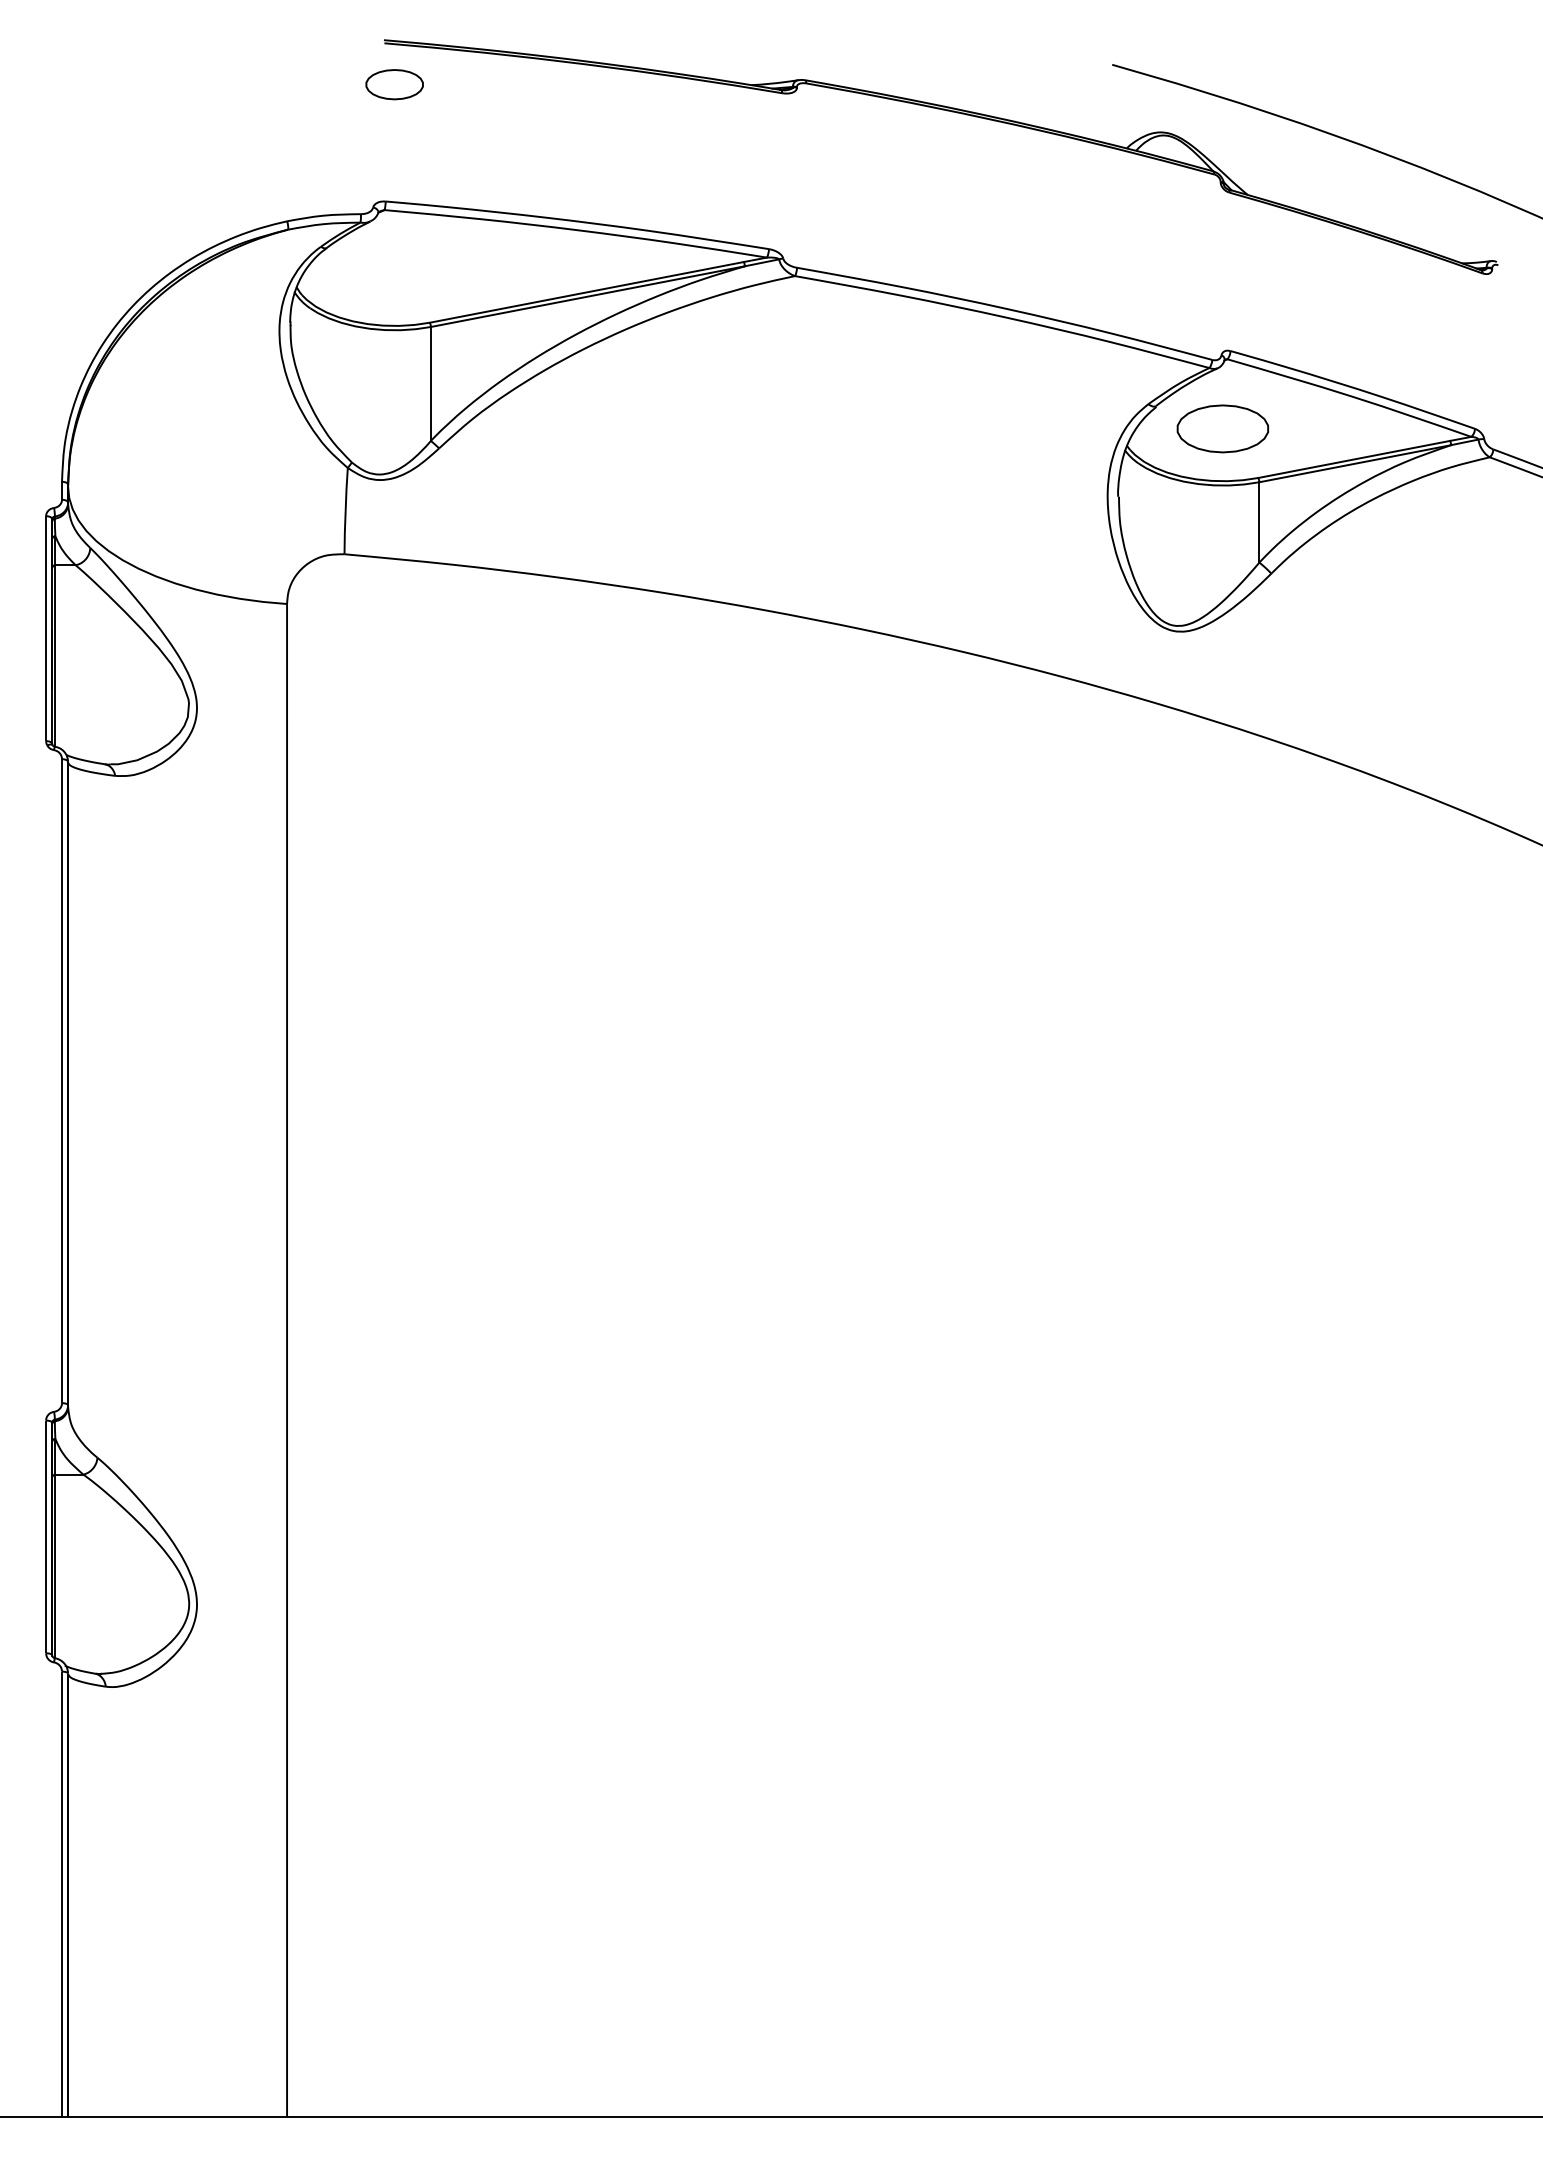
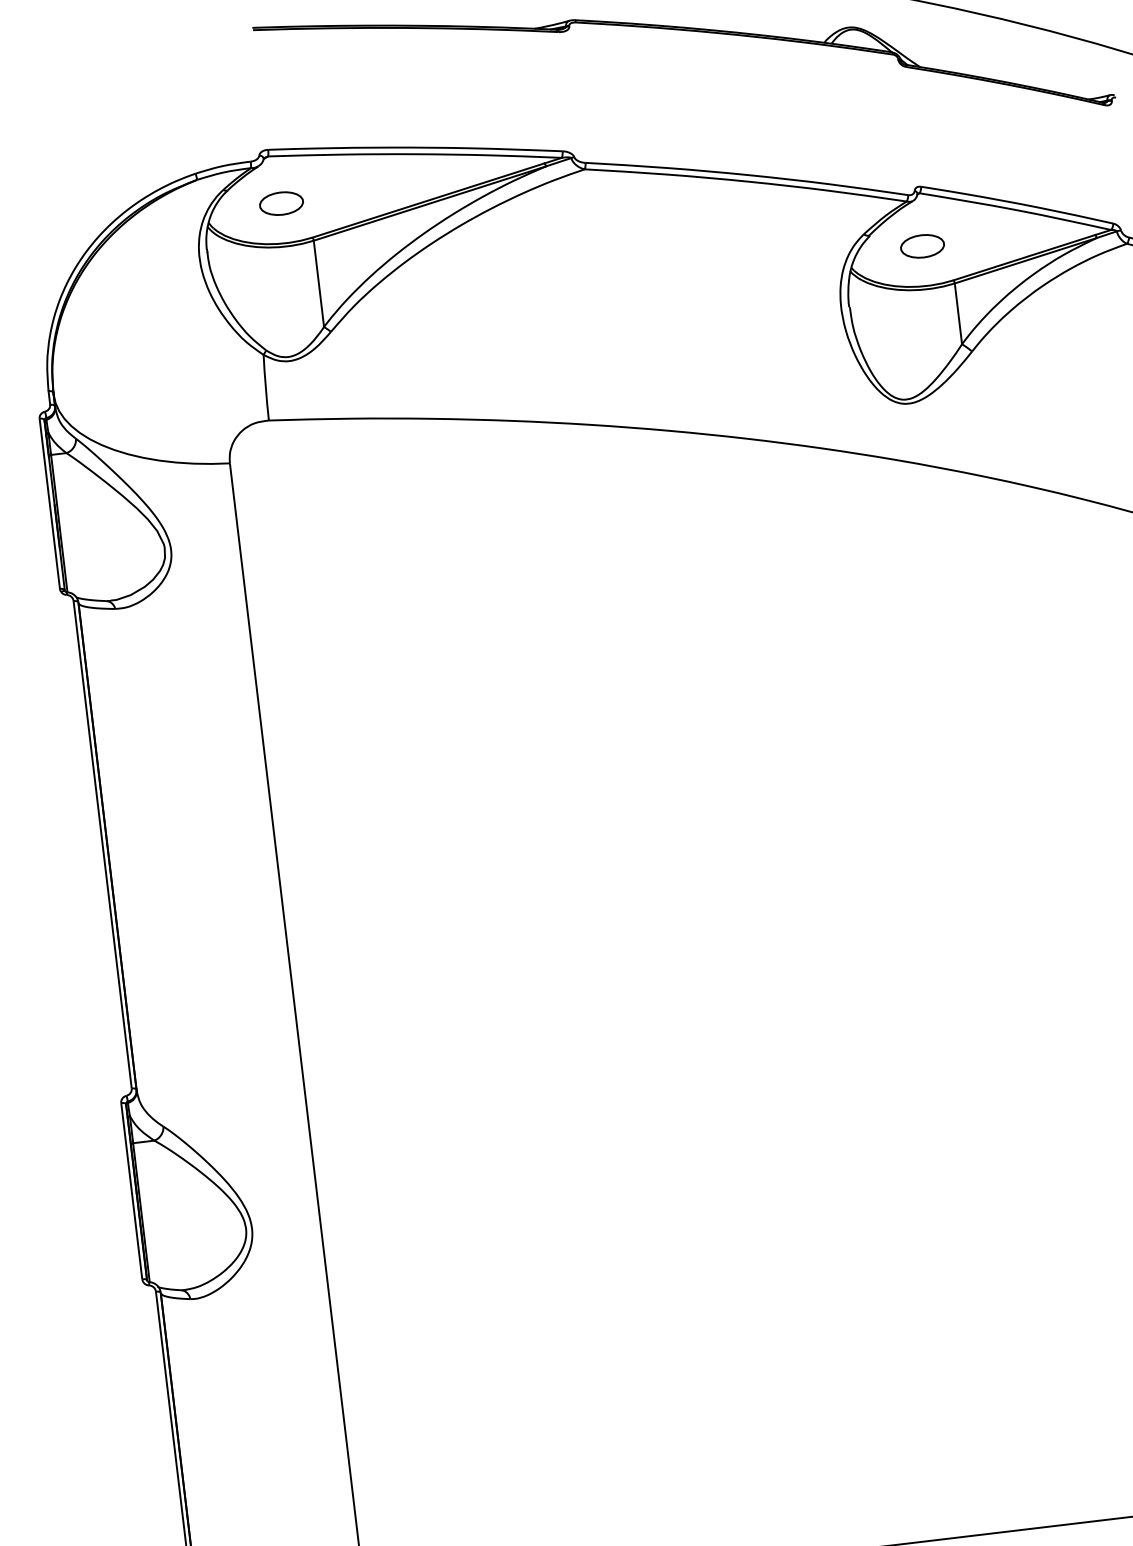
part: (394, 84) -> (281, 203), moved
part: (1223, 428) -> (922, 246), size x0.62

